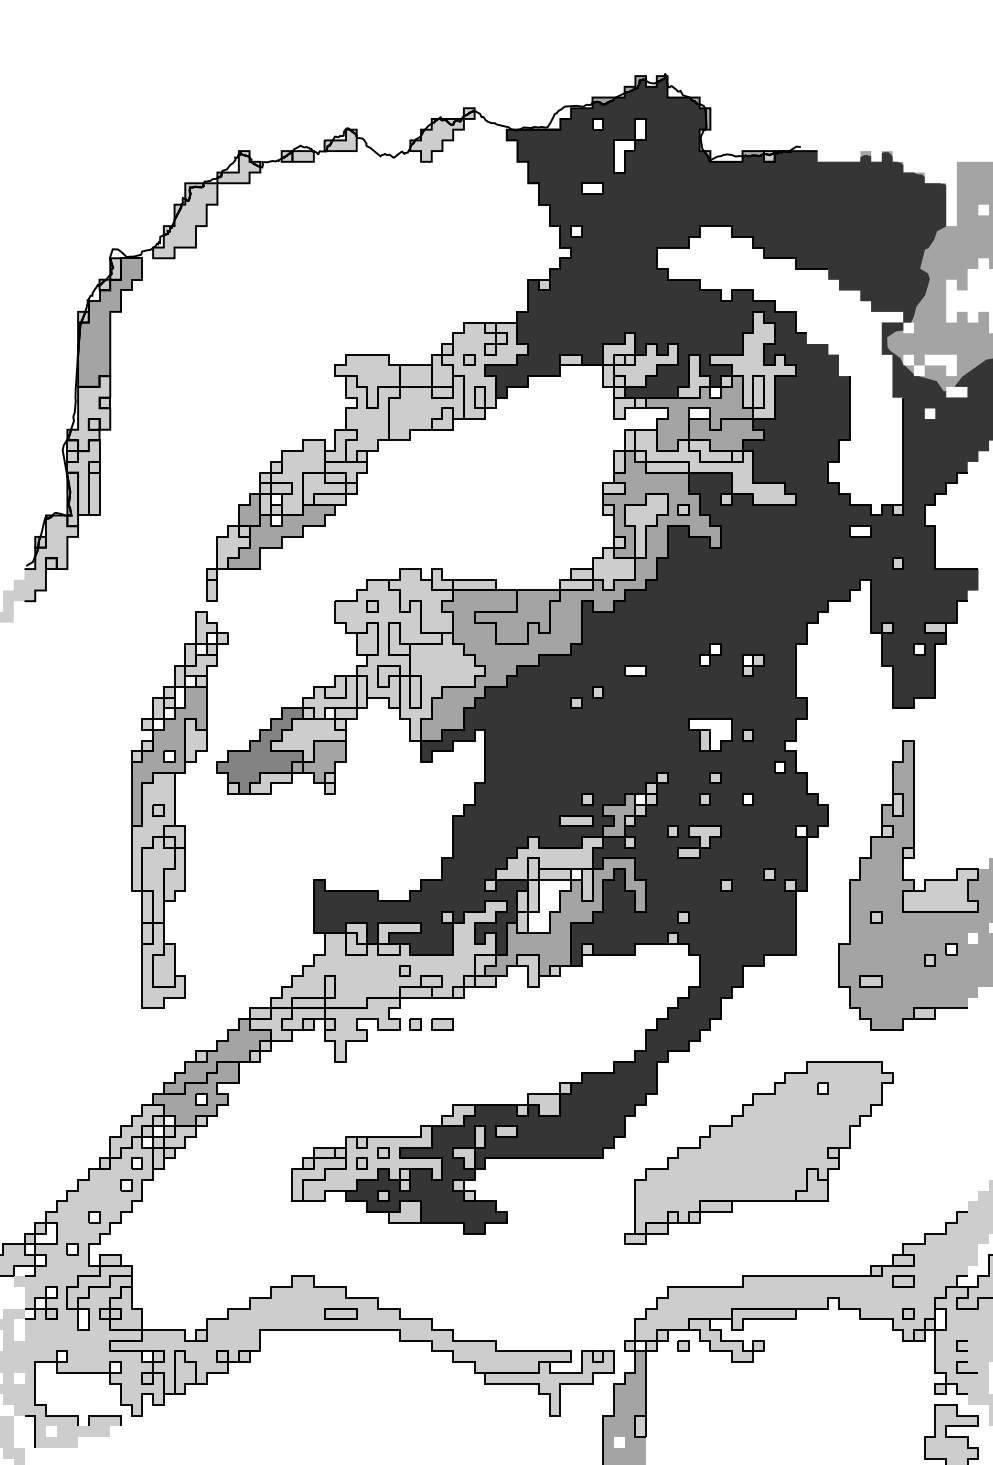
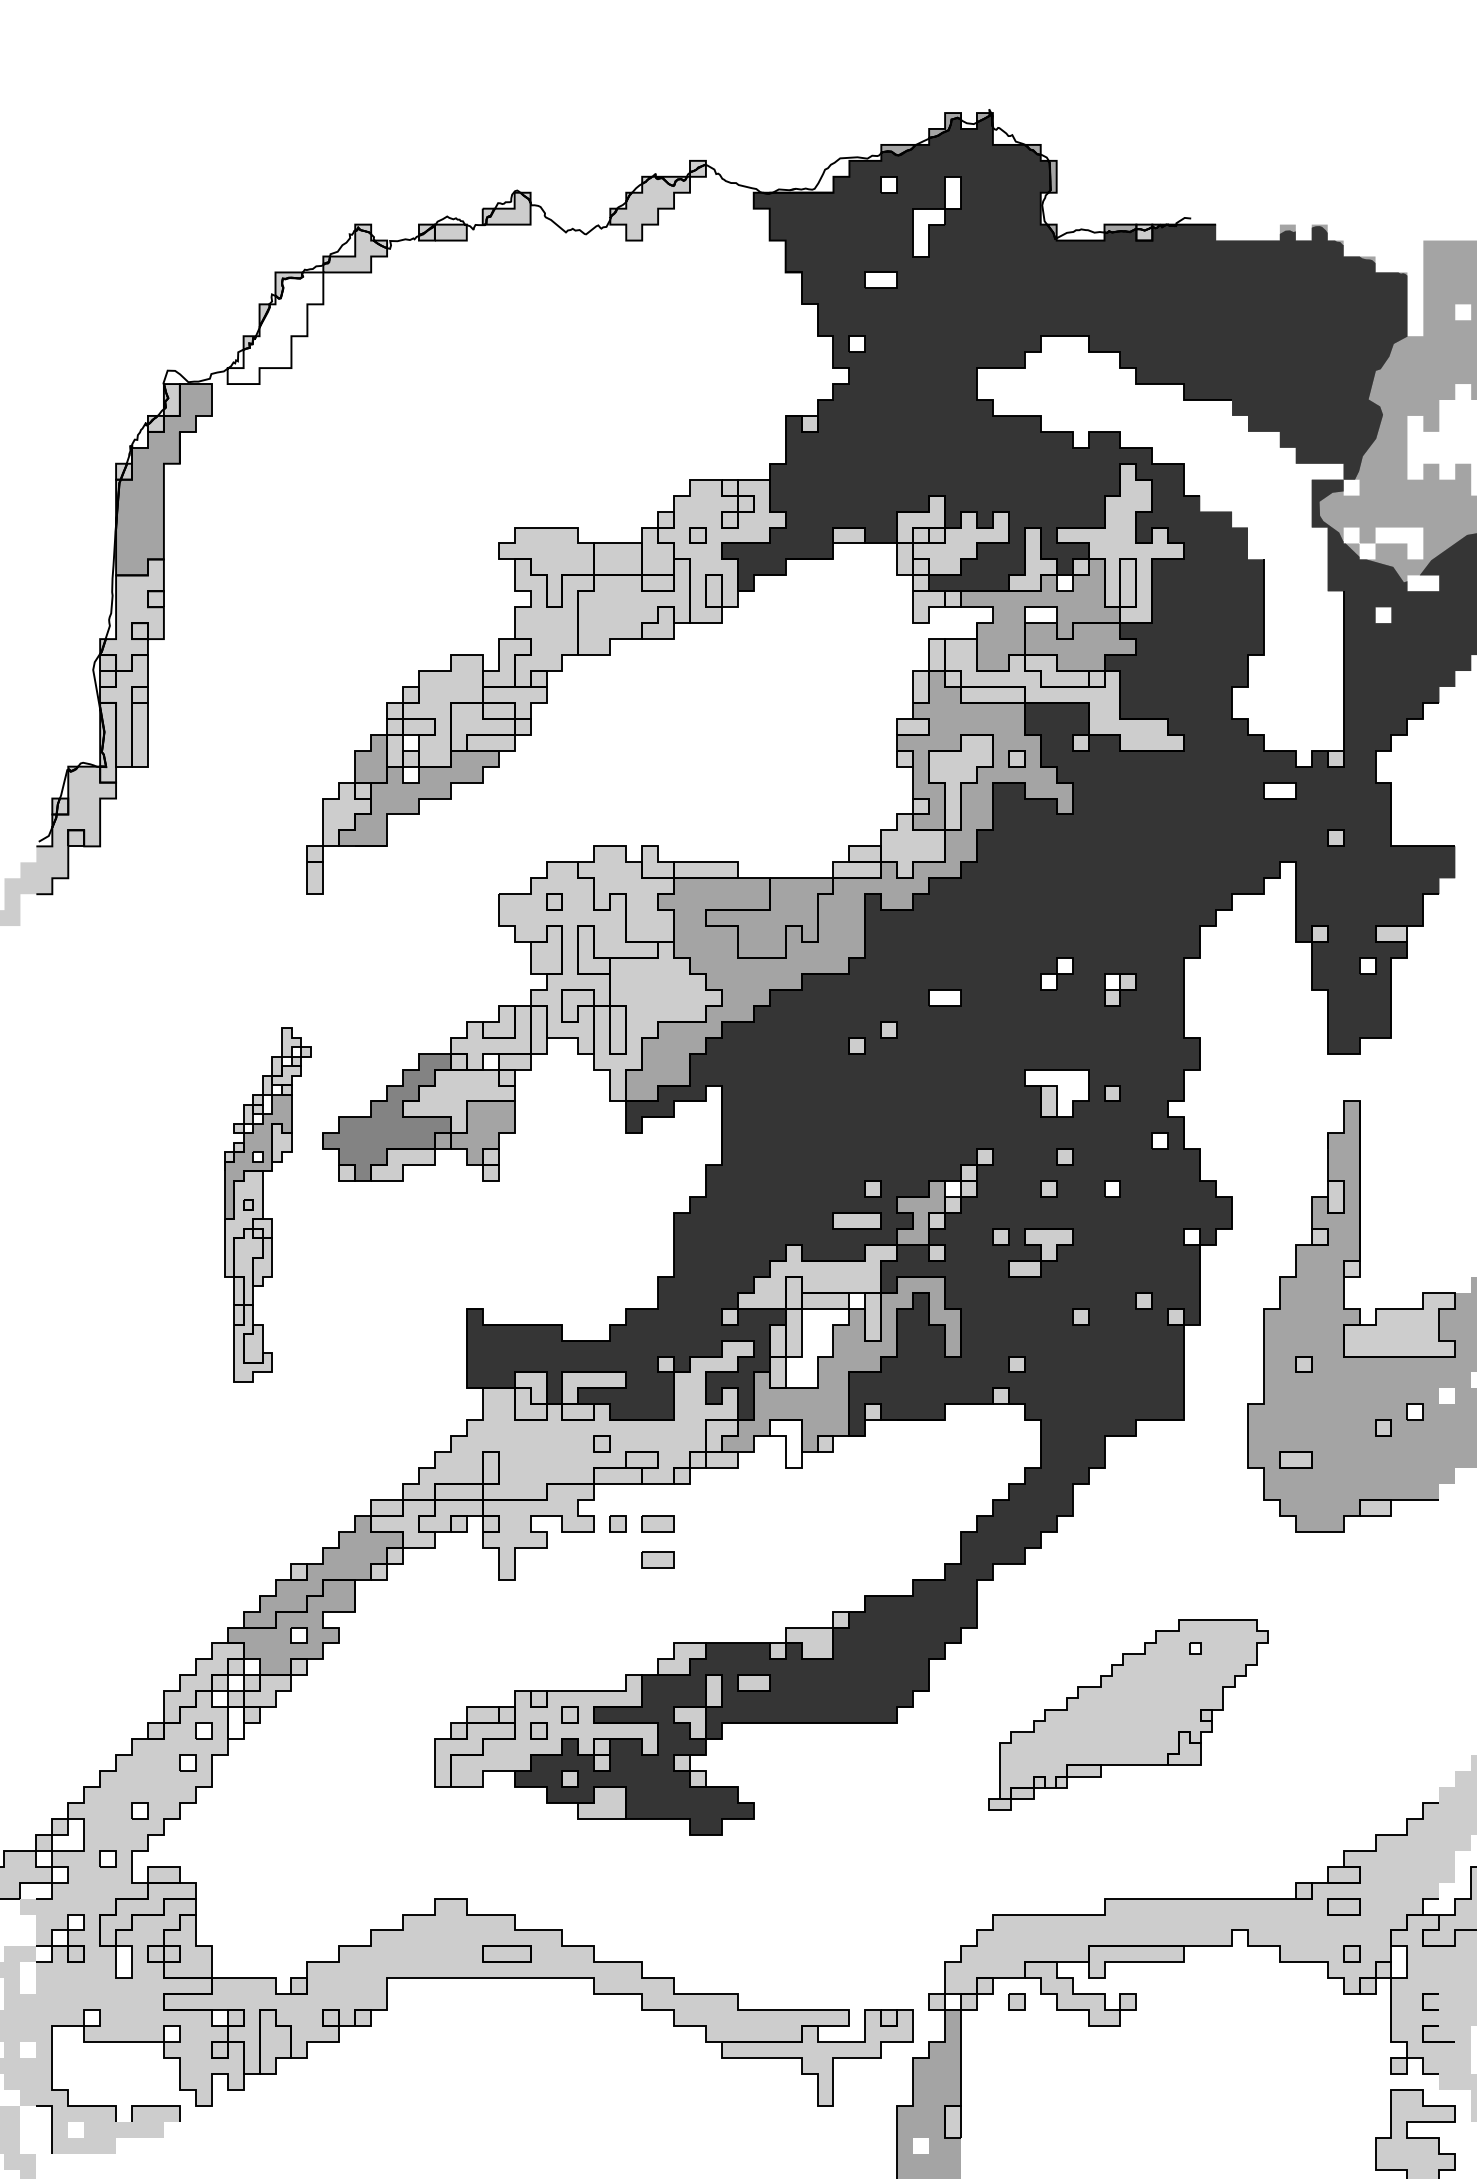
fill: (185, 220) -> (275, 327), removed
part: (179, 809) -> (266, 1204), size x0.6
fill: (527, 970) -> (784, 1443), removed
part: (442, 1048) -> (658, 1559), added
part: (758, 1152) -> (1128, 1714), size x0.7
fill: (158, 1158) -> (235, 1723), removed

